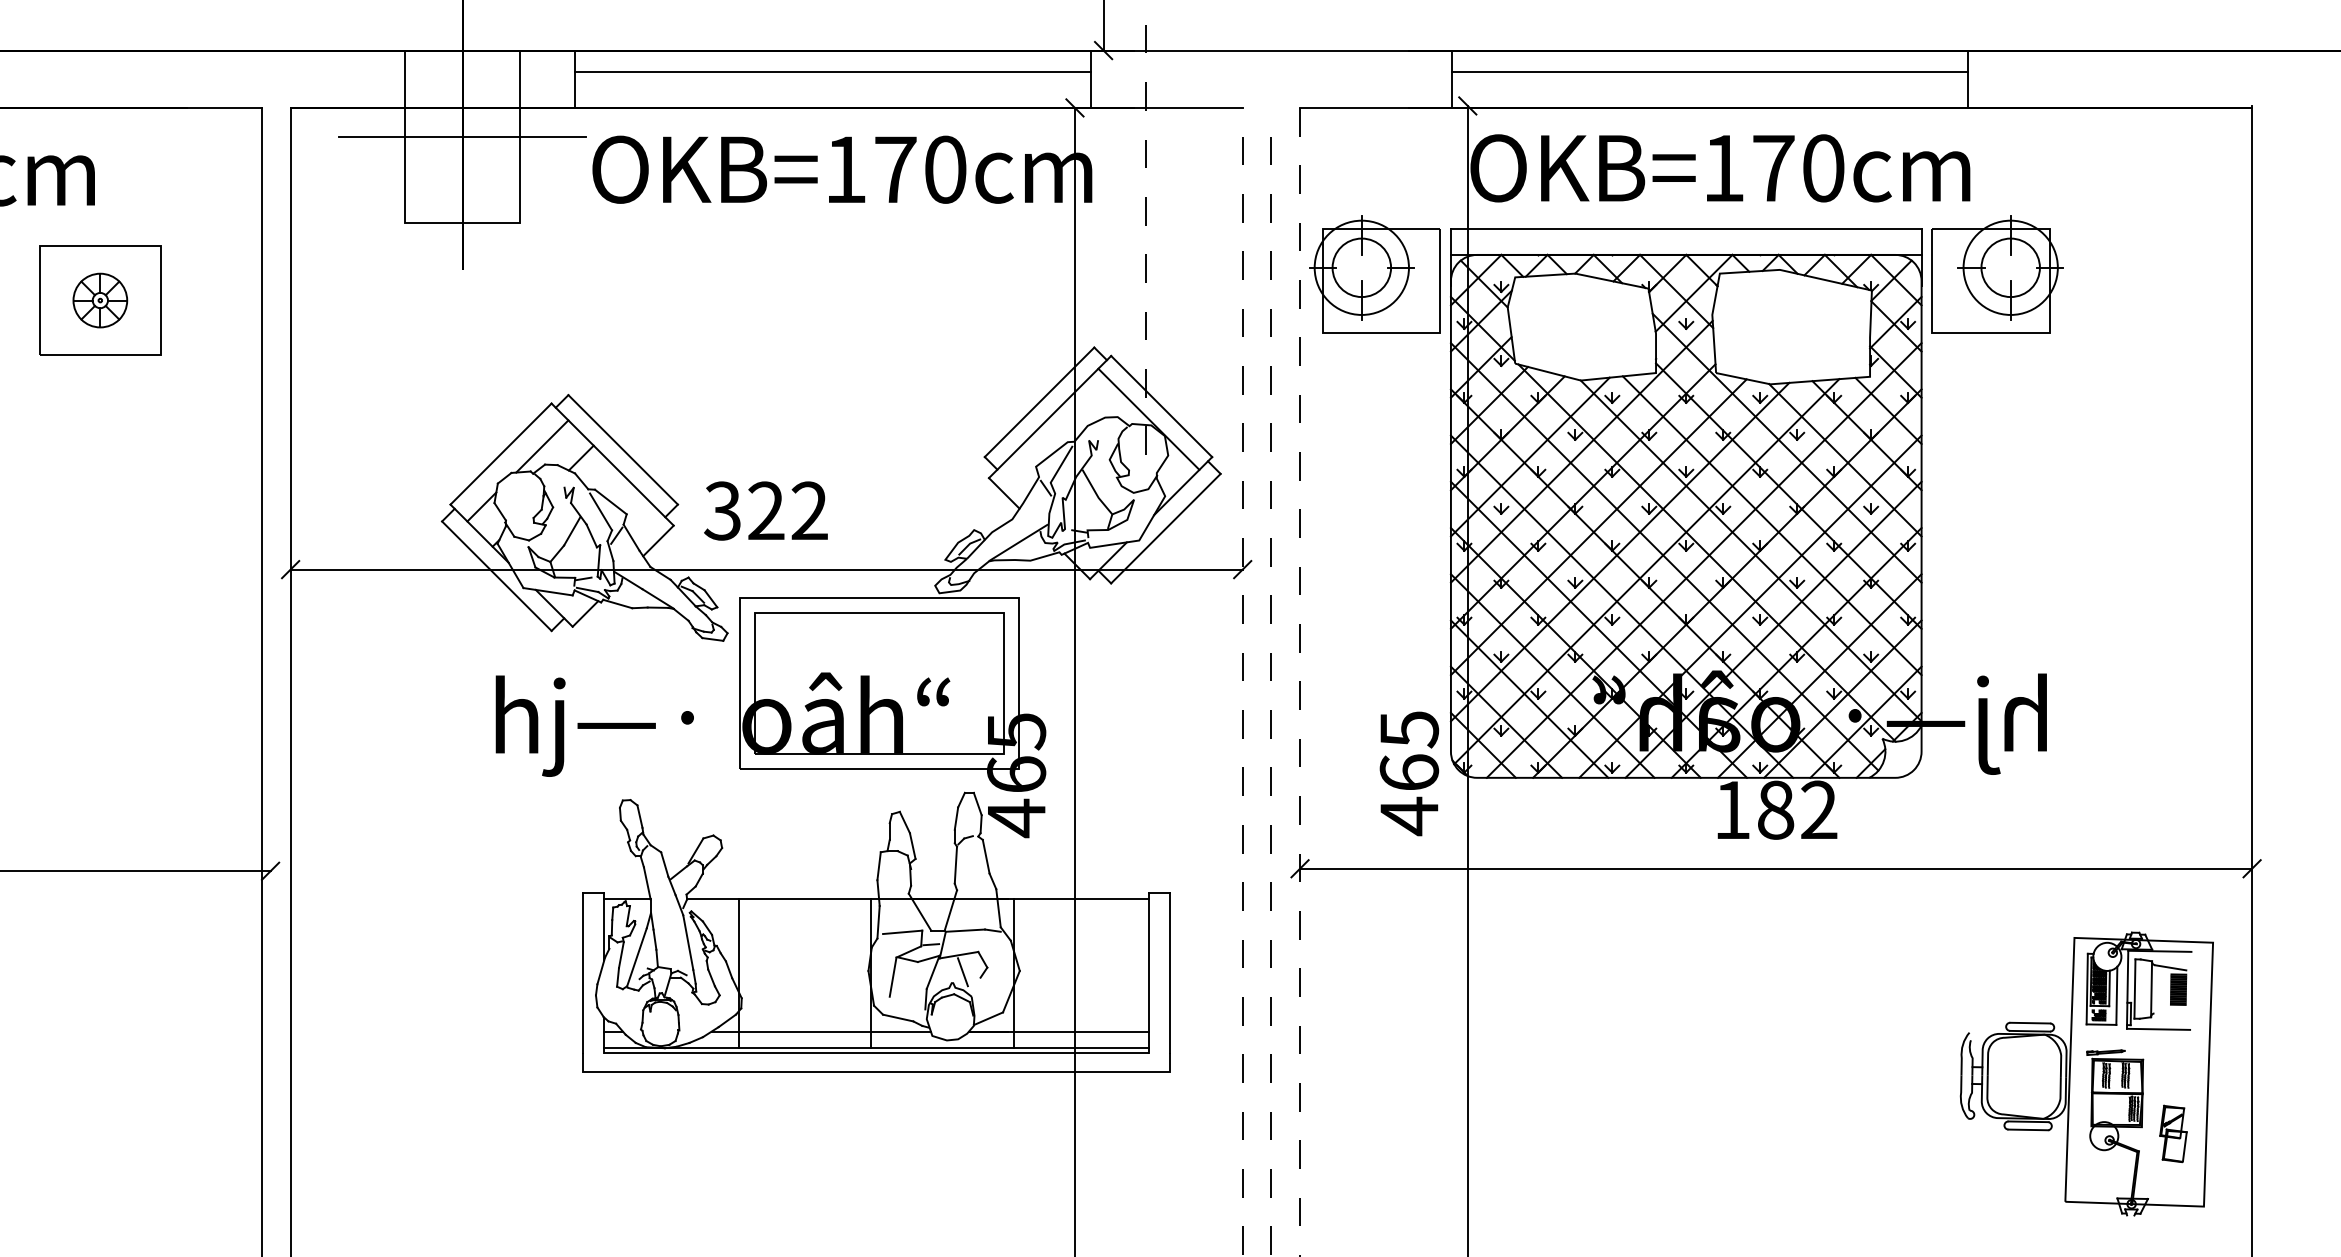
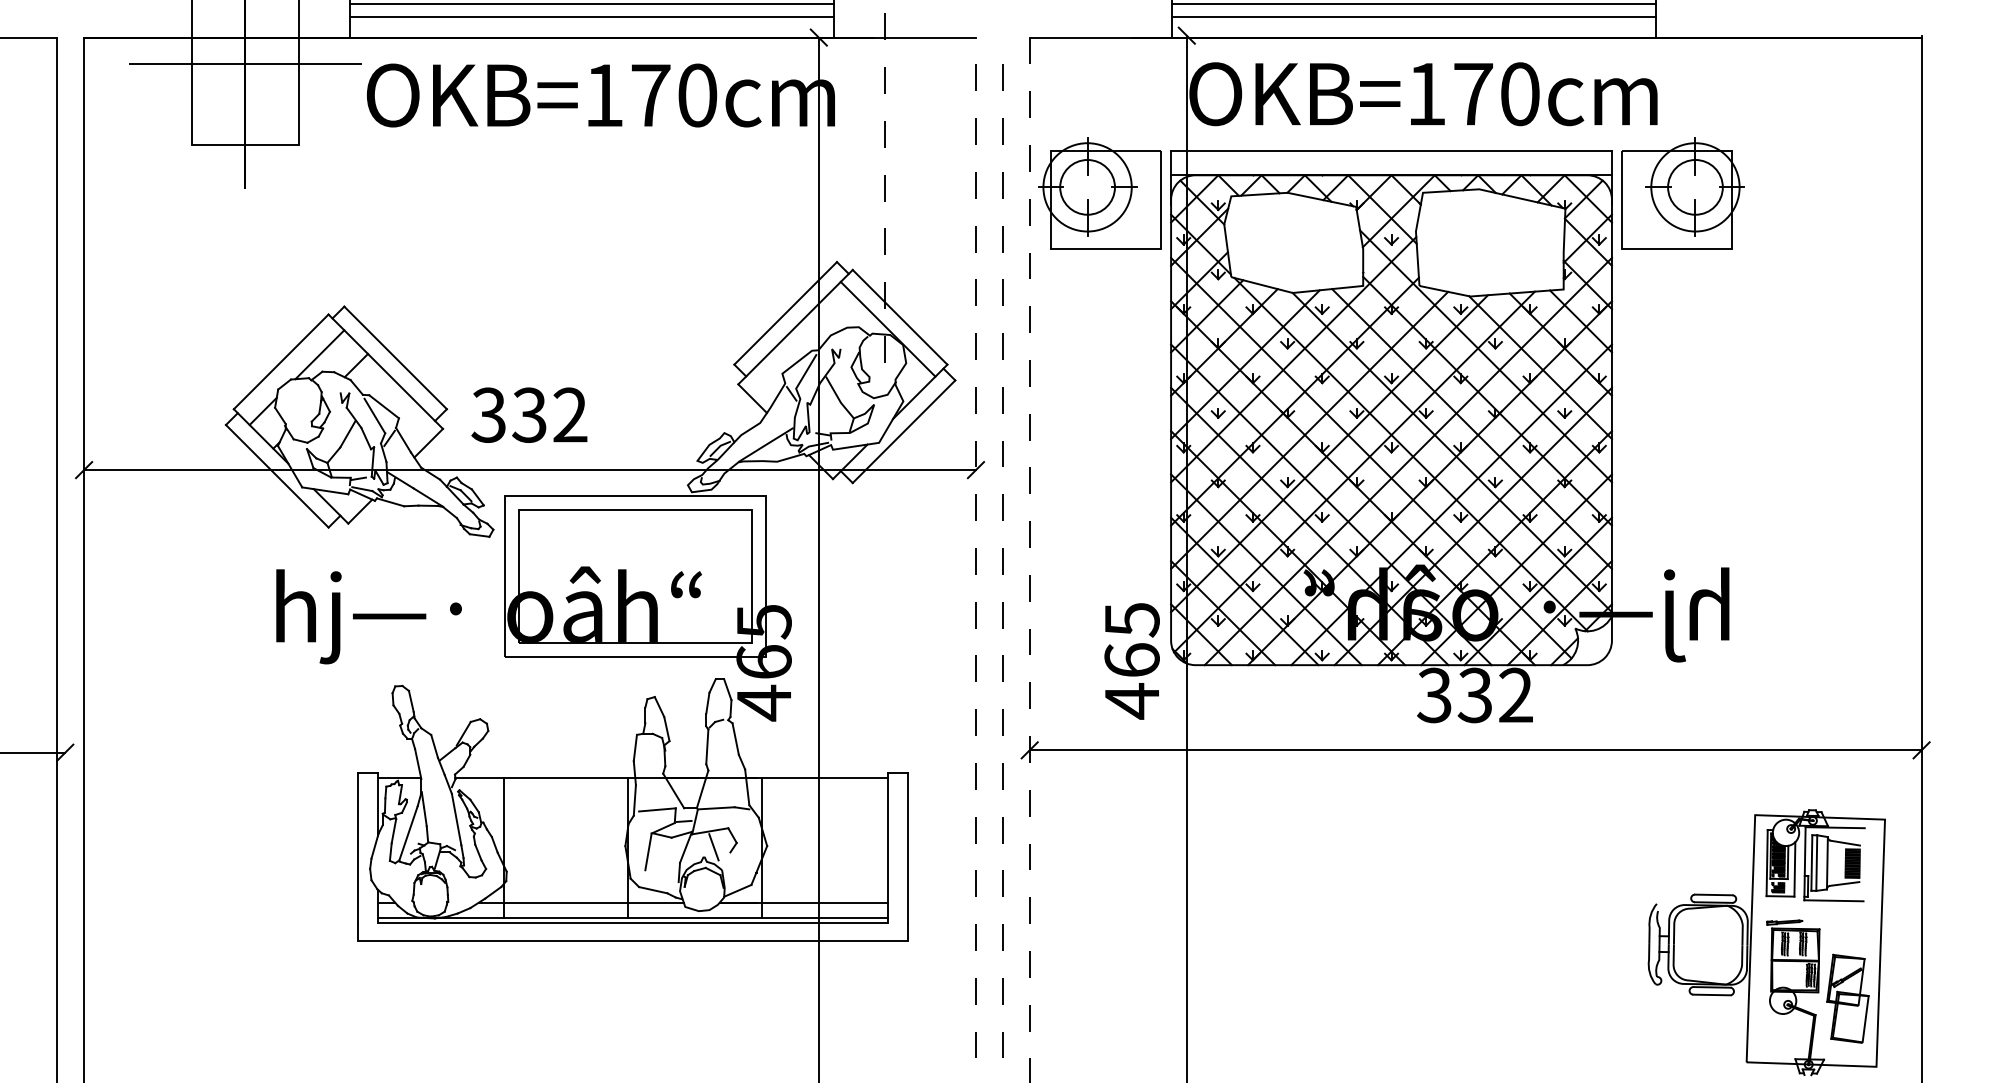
line: (832, 86) -> (591, 17), added
line: (1710, 86) -> (1414, 17), added
text: (765, 510) -> (528, 414), 322 -> 332
text: (1753, 809) -> (1454, 694), 182 -> 332
line: (2139, 988) -> (1816, 862), added
line: (2169, 1011) -> (1844, 884), added
part: (2173, 1133) -> (1847, 998), size x1.67

